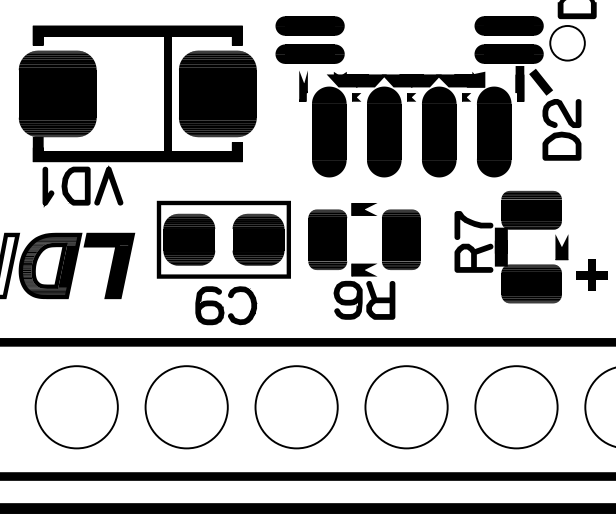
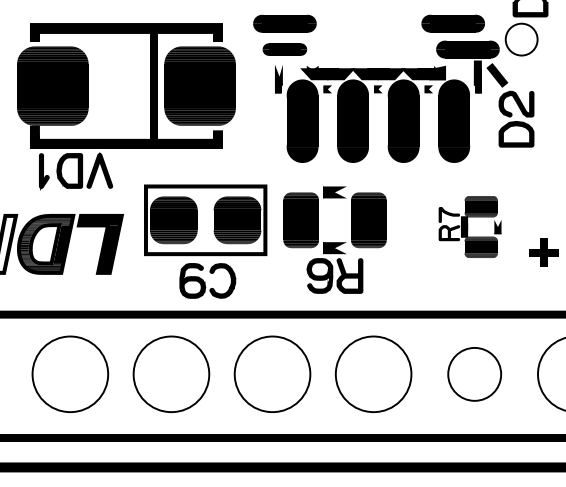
part: (508, 25) -> (452, 23), moved
part: (309, 53) -> (284, 49), size x0.7
part: (511, 246) -> (470, 226), size x0.6
part: (516, 407) -> (474, 374), size x0.7

